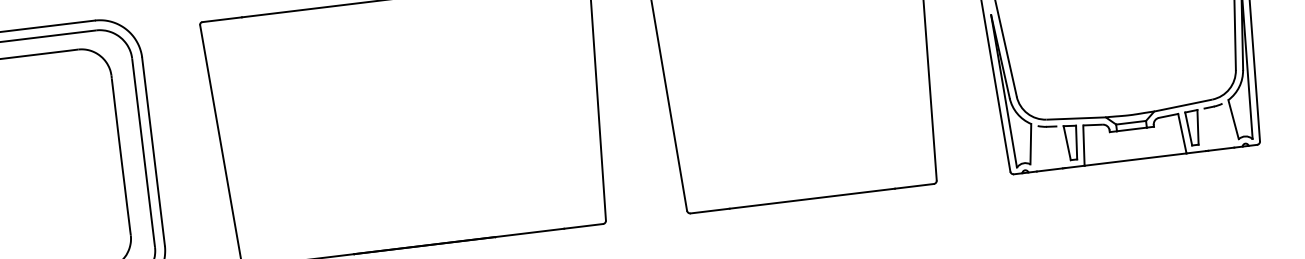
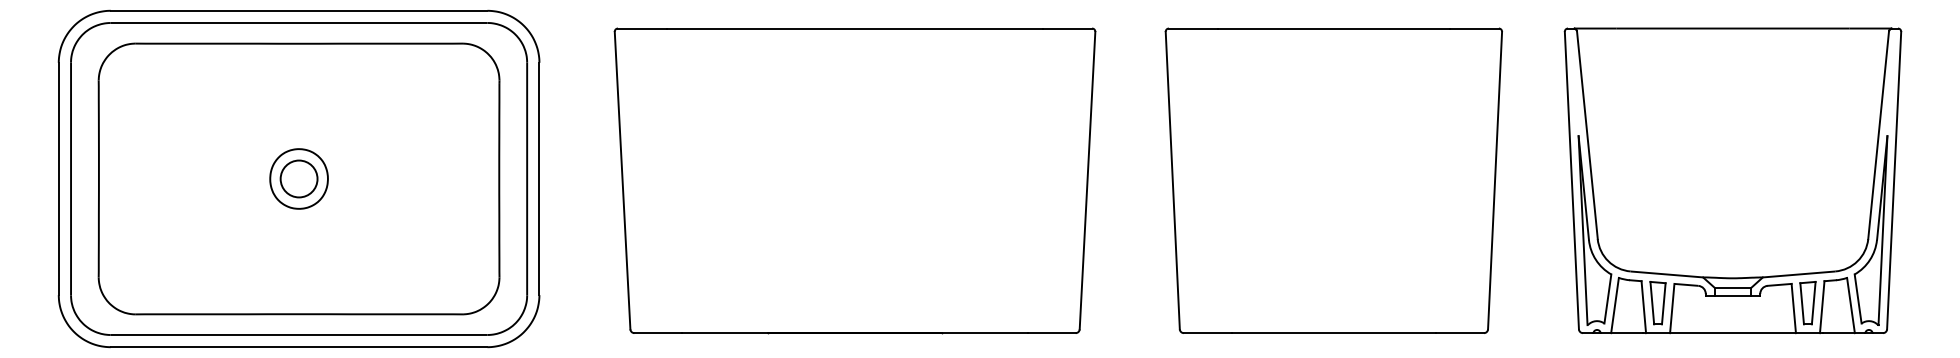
line: (1228, 125) -> (1850, 305), added
line: (1204, 130) -> (1821, 307), added
line: (1060, 147) -> (1643, 307), added
line: (1036, 148) -> (1614, 305), added

